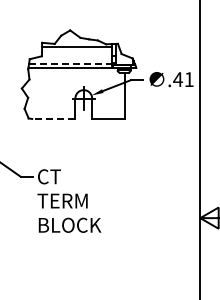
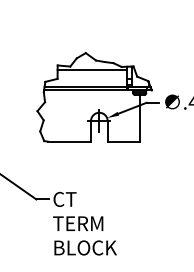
line: (70, 63) -> (86, 86), dashed -> solid
line: (53, 118) -> (69, 141), dashed -> solid

